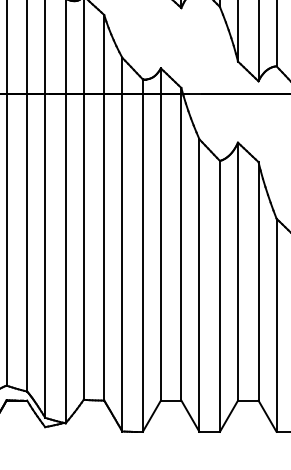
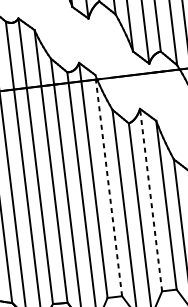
line: (181, 243) -> (108, 185), solid -> dashed
line: (238, 271) -> (151, 200), solid -> dashed

